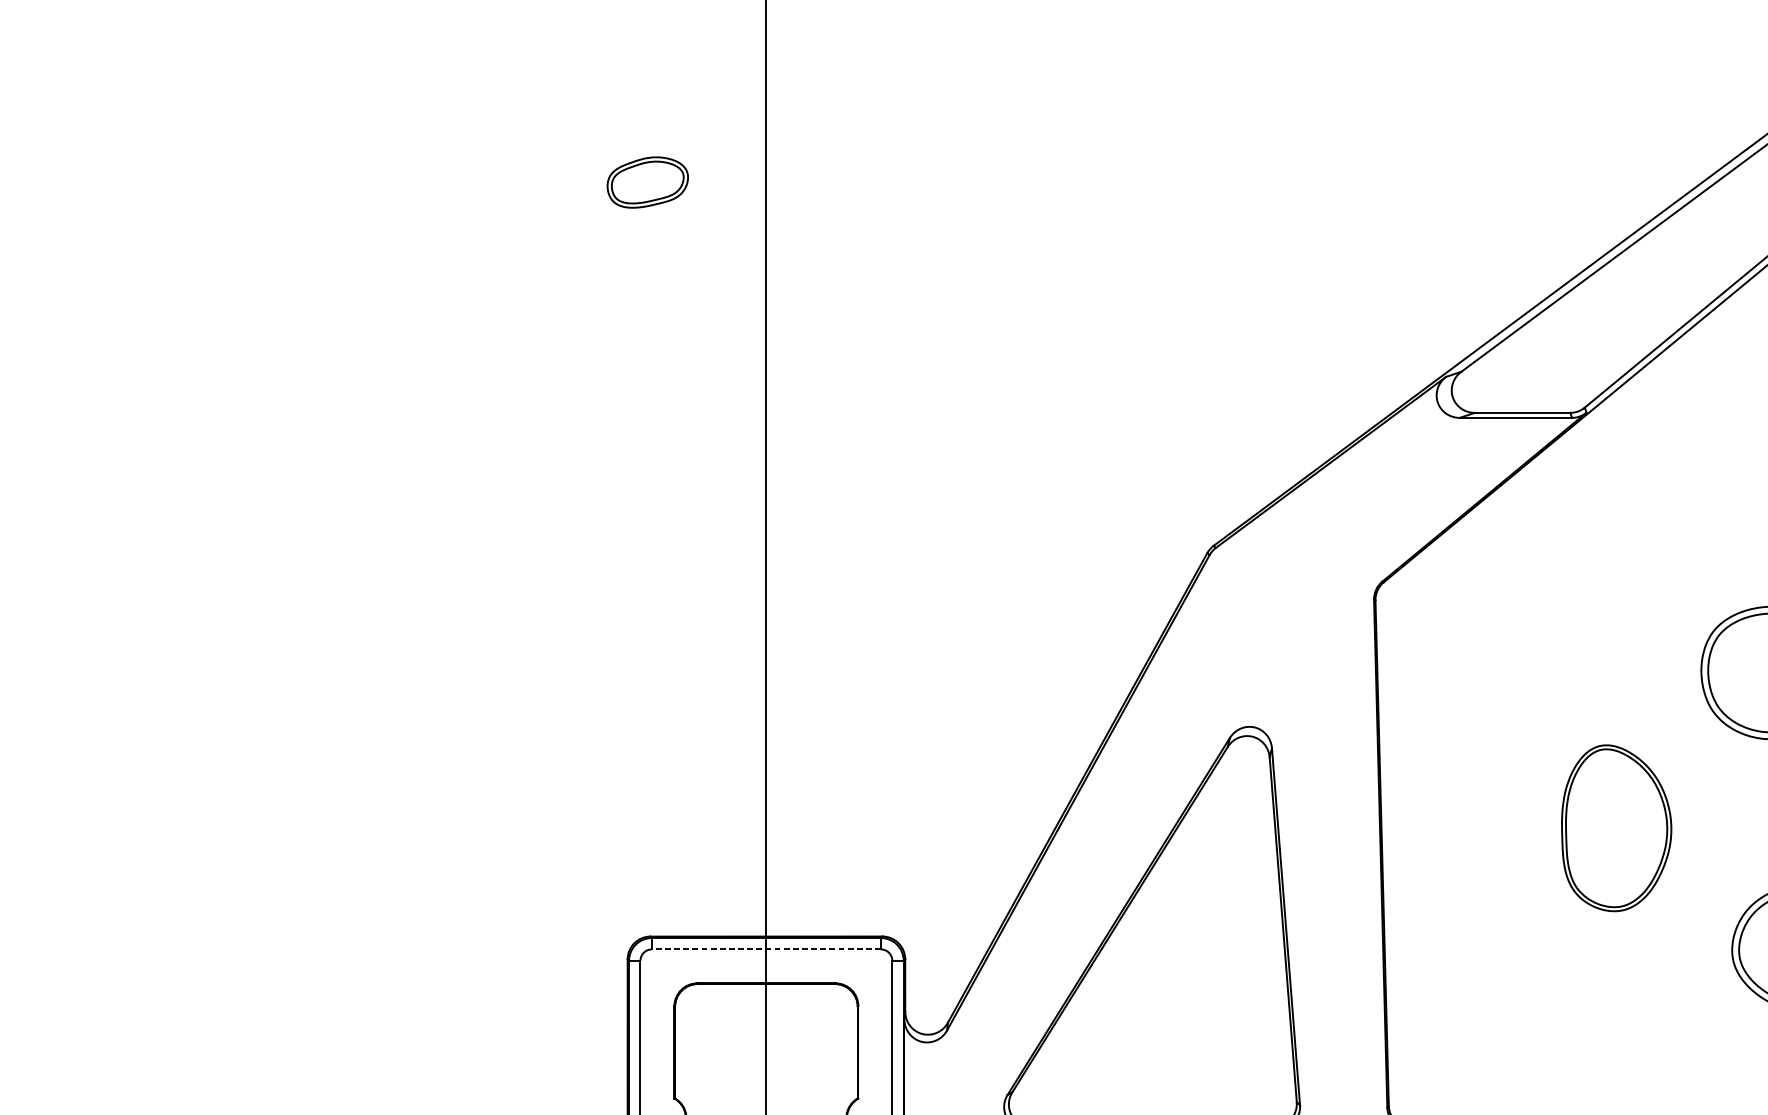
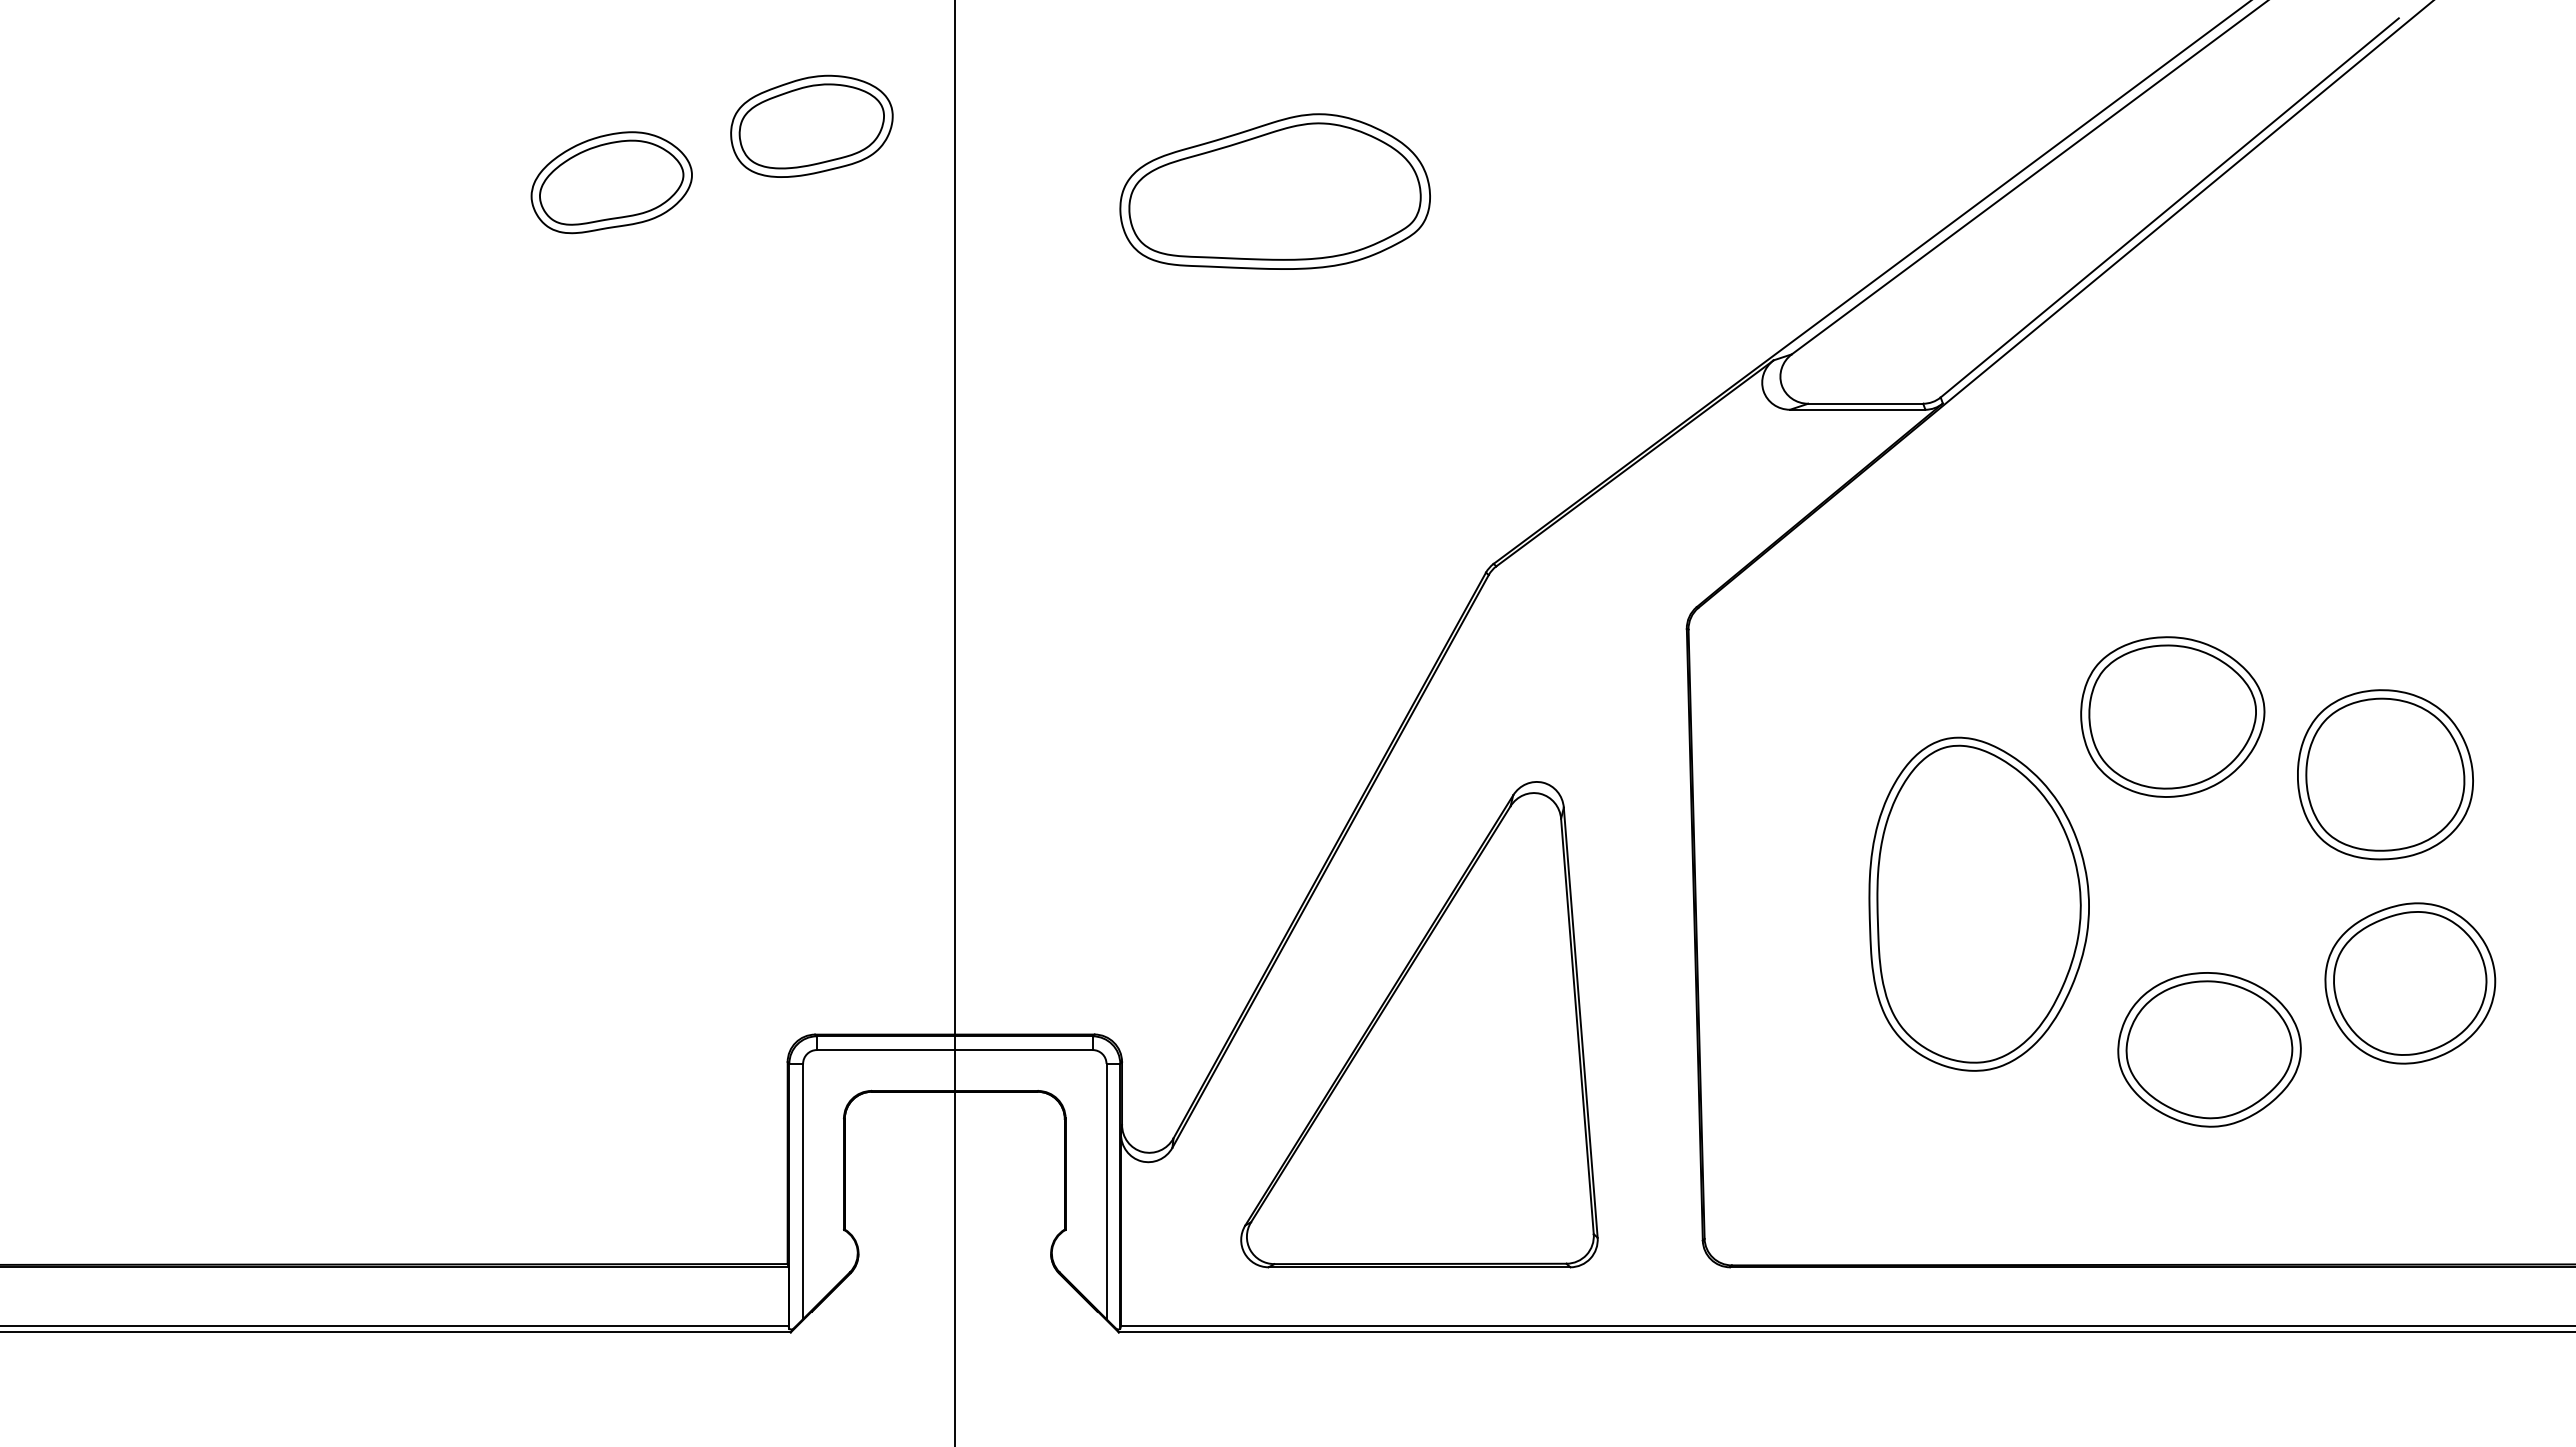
part: (647, 181) -> (811, 125), size x1.67
part: (481, 229) -> (611, 182), added
part: (1031, 236) -> (1274, 191), added
part: (1616, 827) -> (1978, 903), size x1.67
line: (766, 949) -> (954, 1050), dashed -> solid

